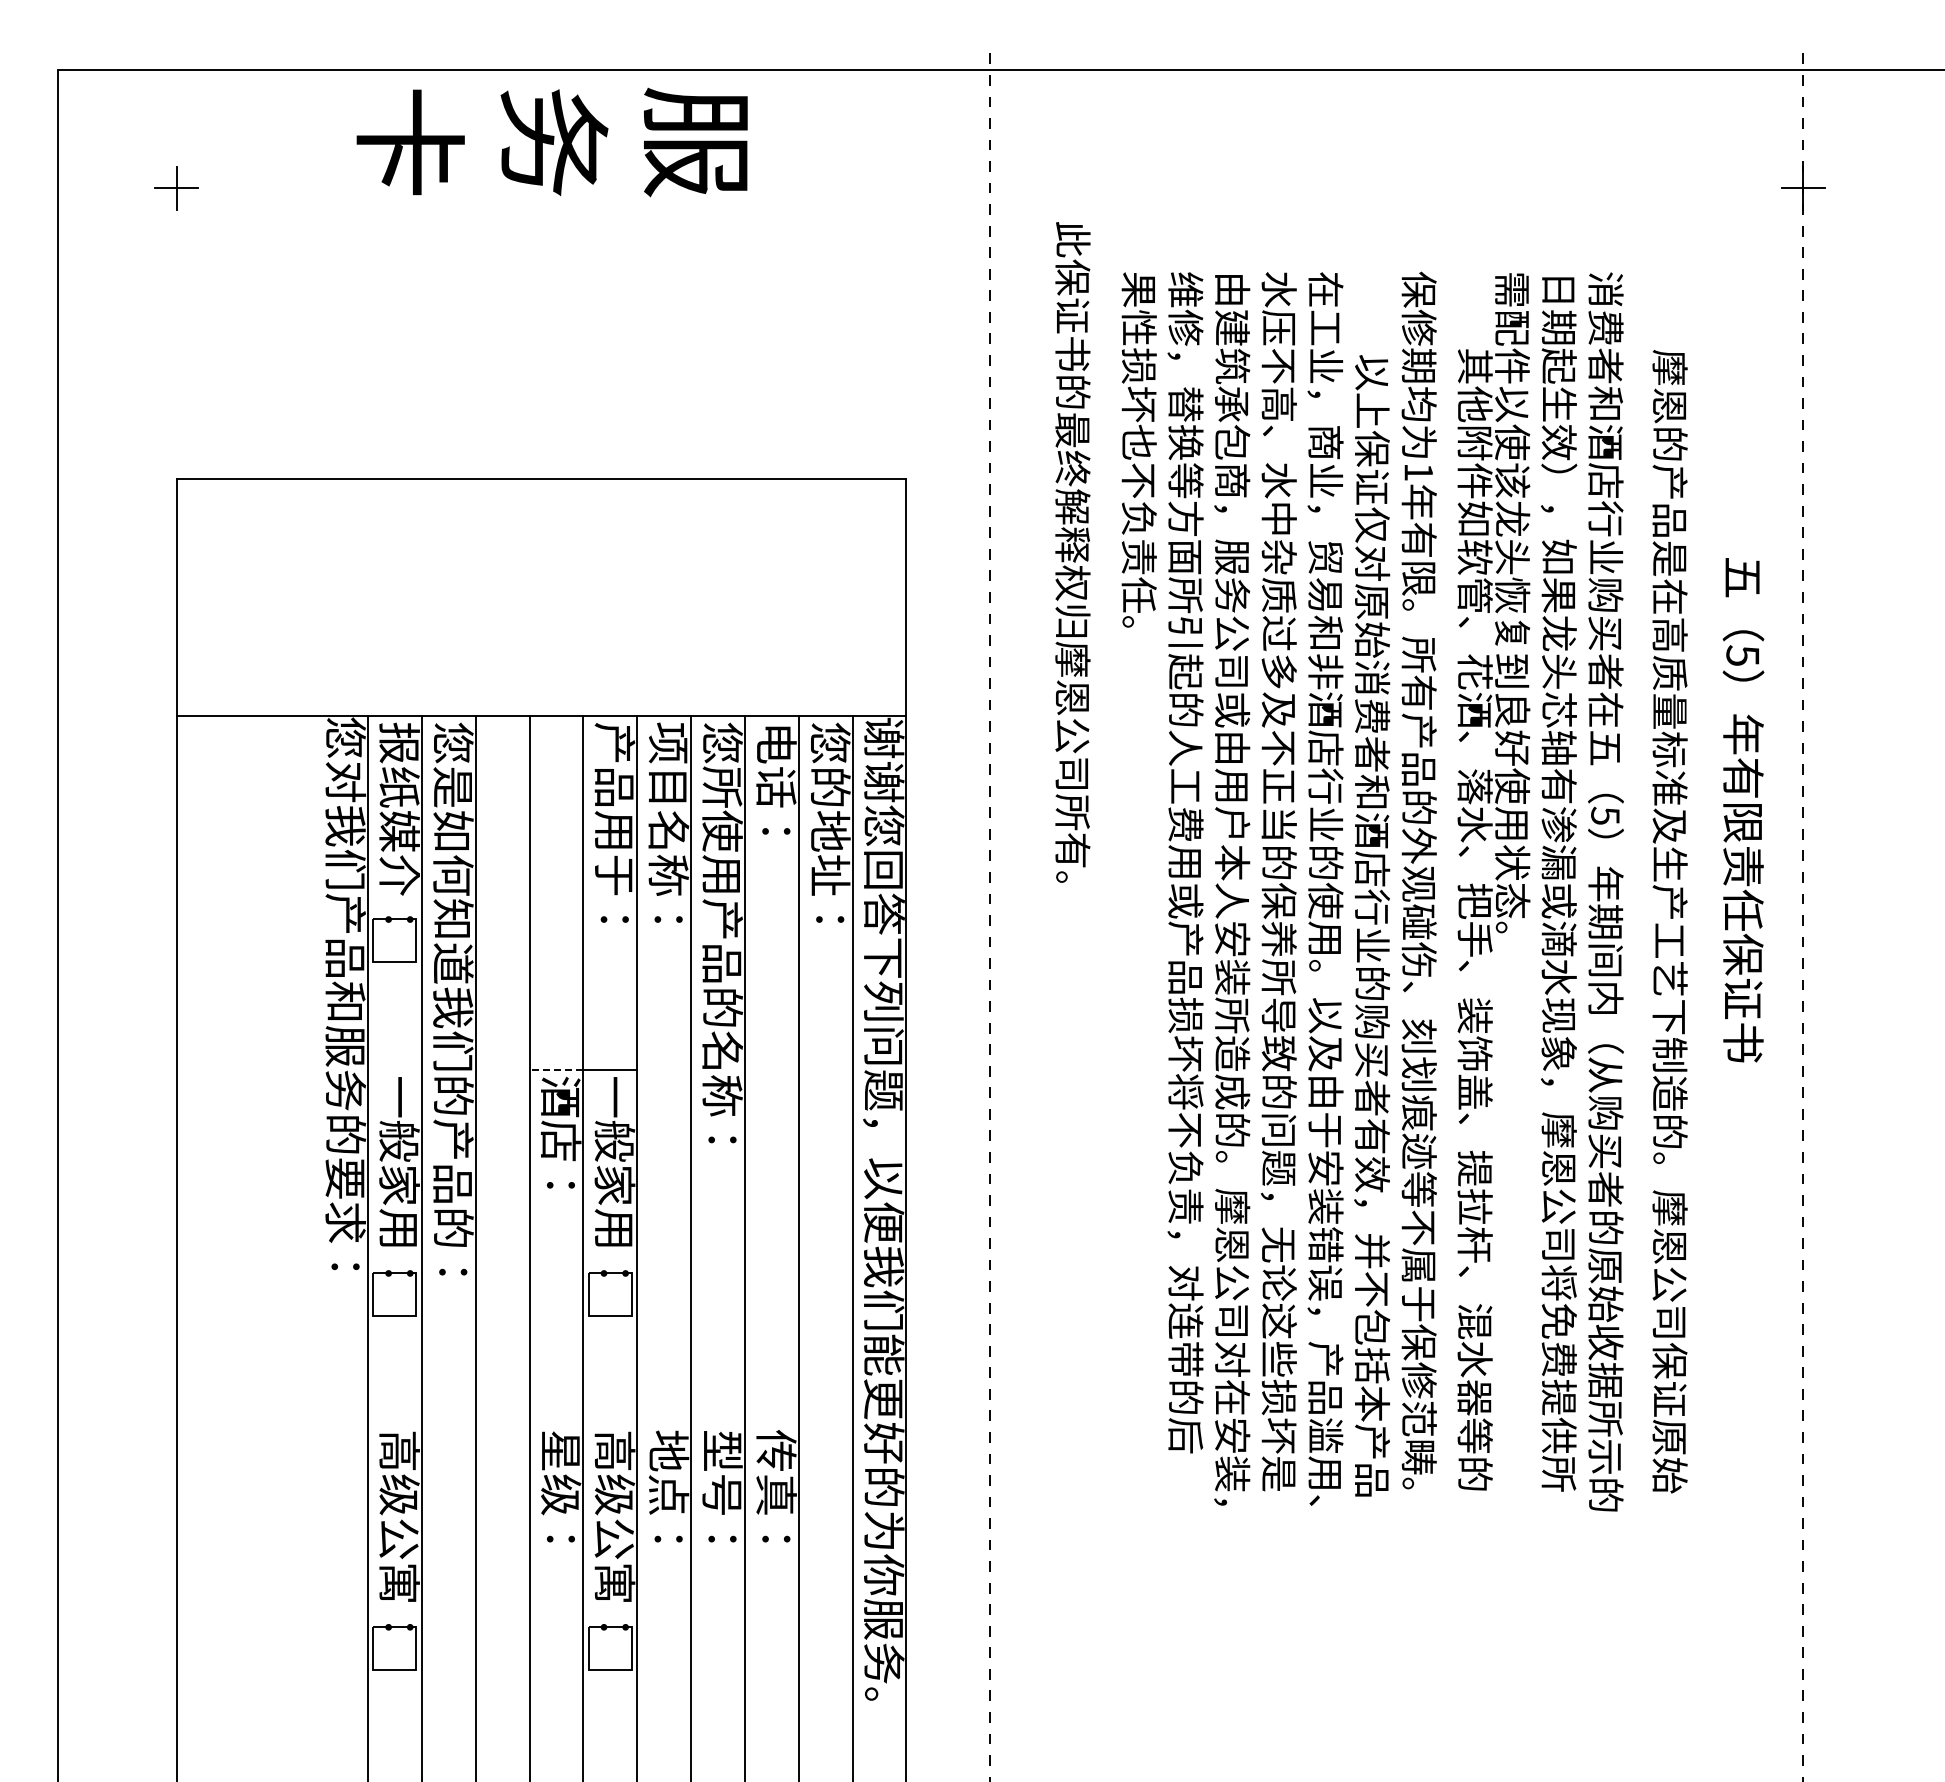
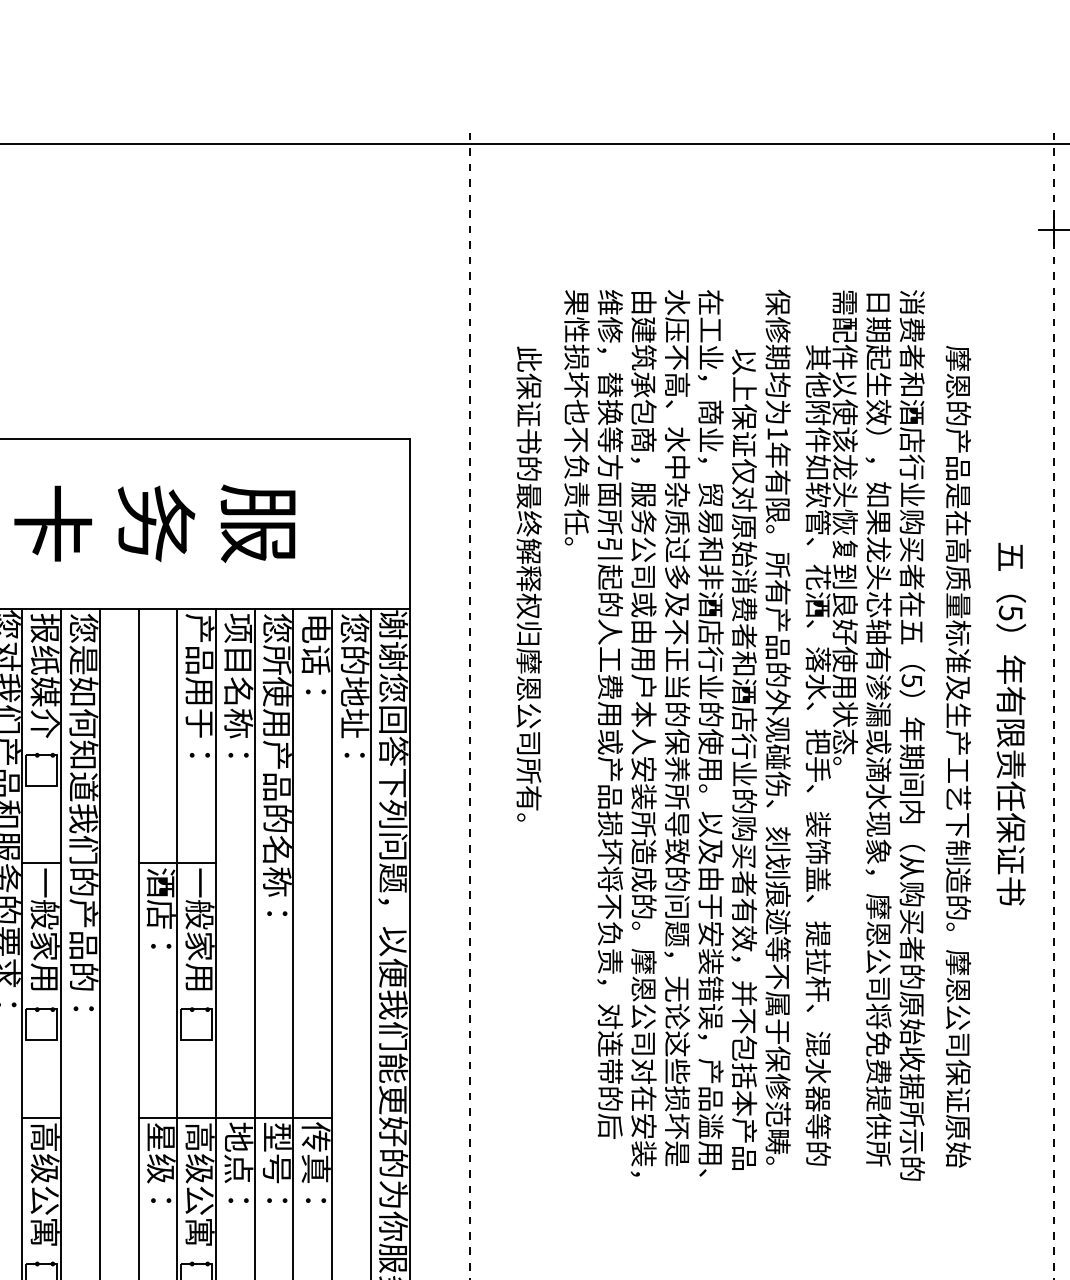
text: (551, 142) -> (154, 523), moved
text: (1072, 552) -> (528, 584), moved
text: (1743, 810) -> (1011, 724), moved
line: (394, 1069) -> (41, 863), added
line: (556, 1069) -> (157, 863), dashed -> solid
line: (394, 1423) -> (41, 1117), added
line: (663, 1423) -> (234, 1117), added

